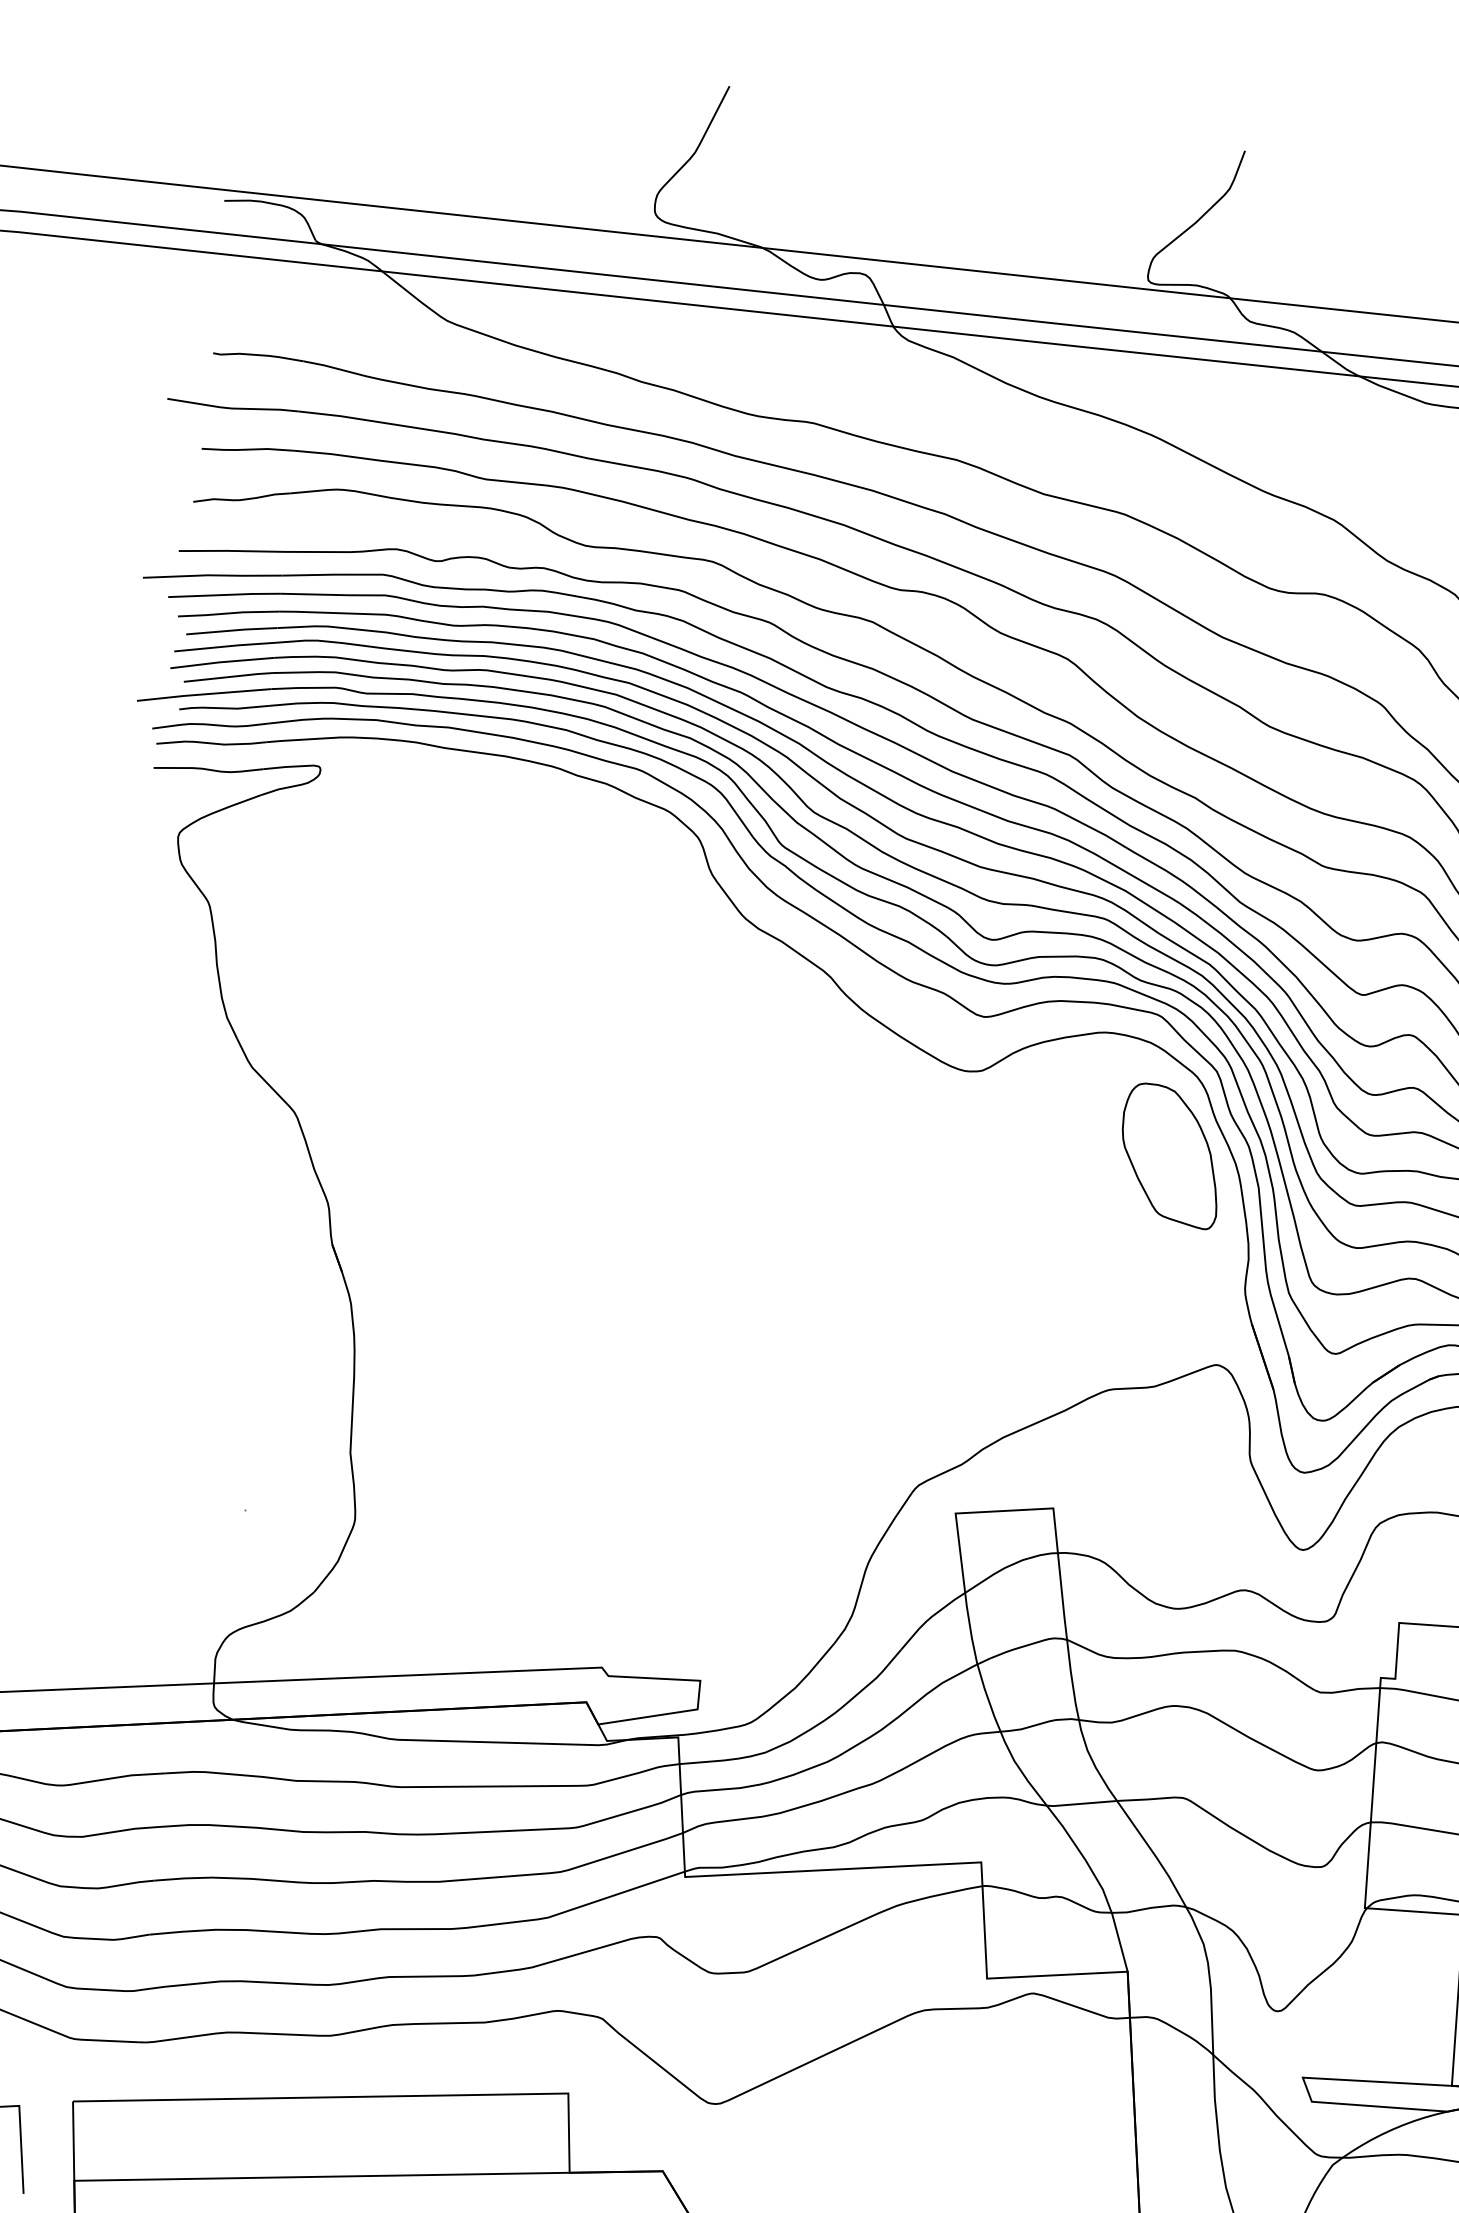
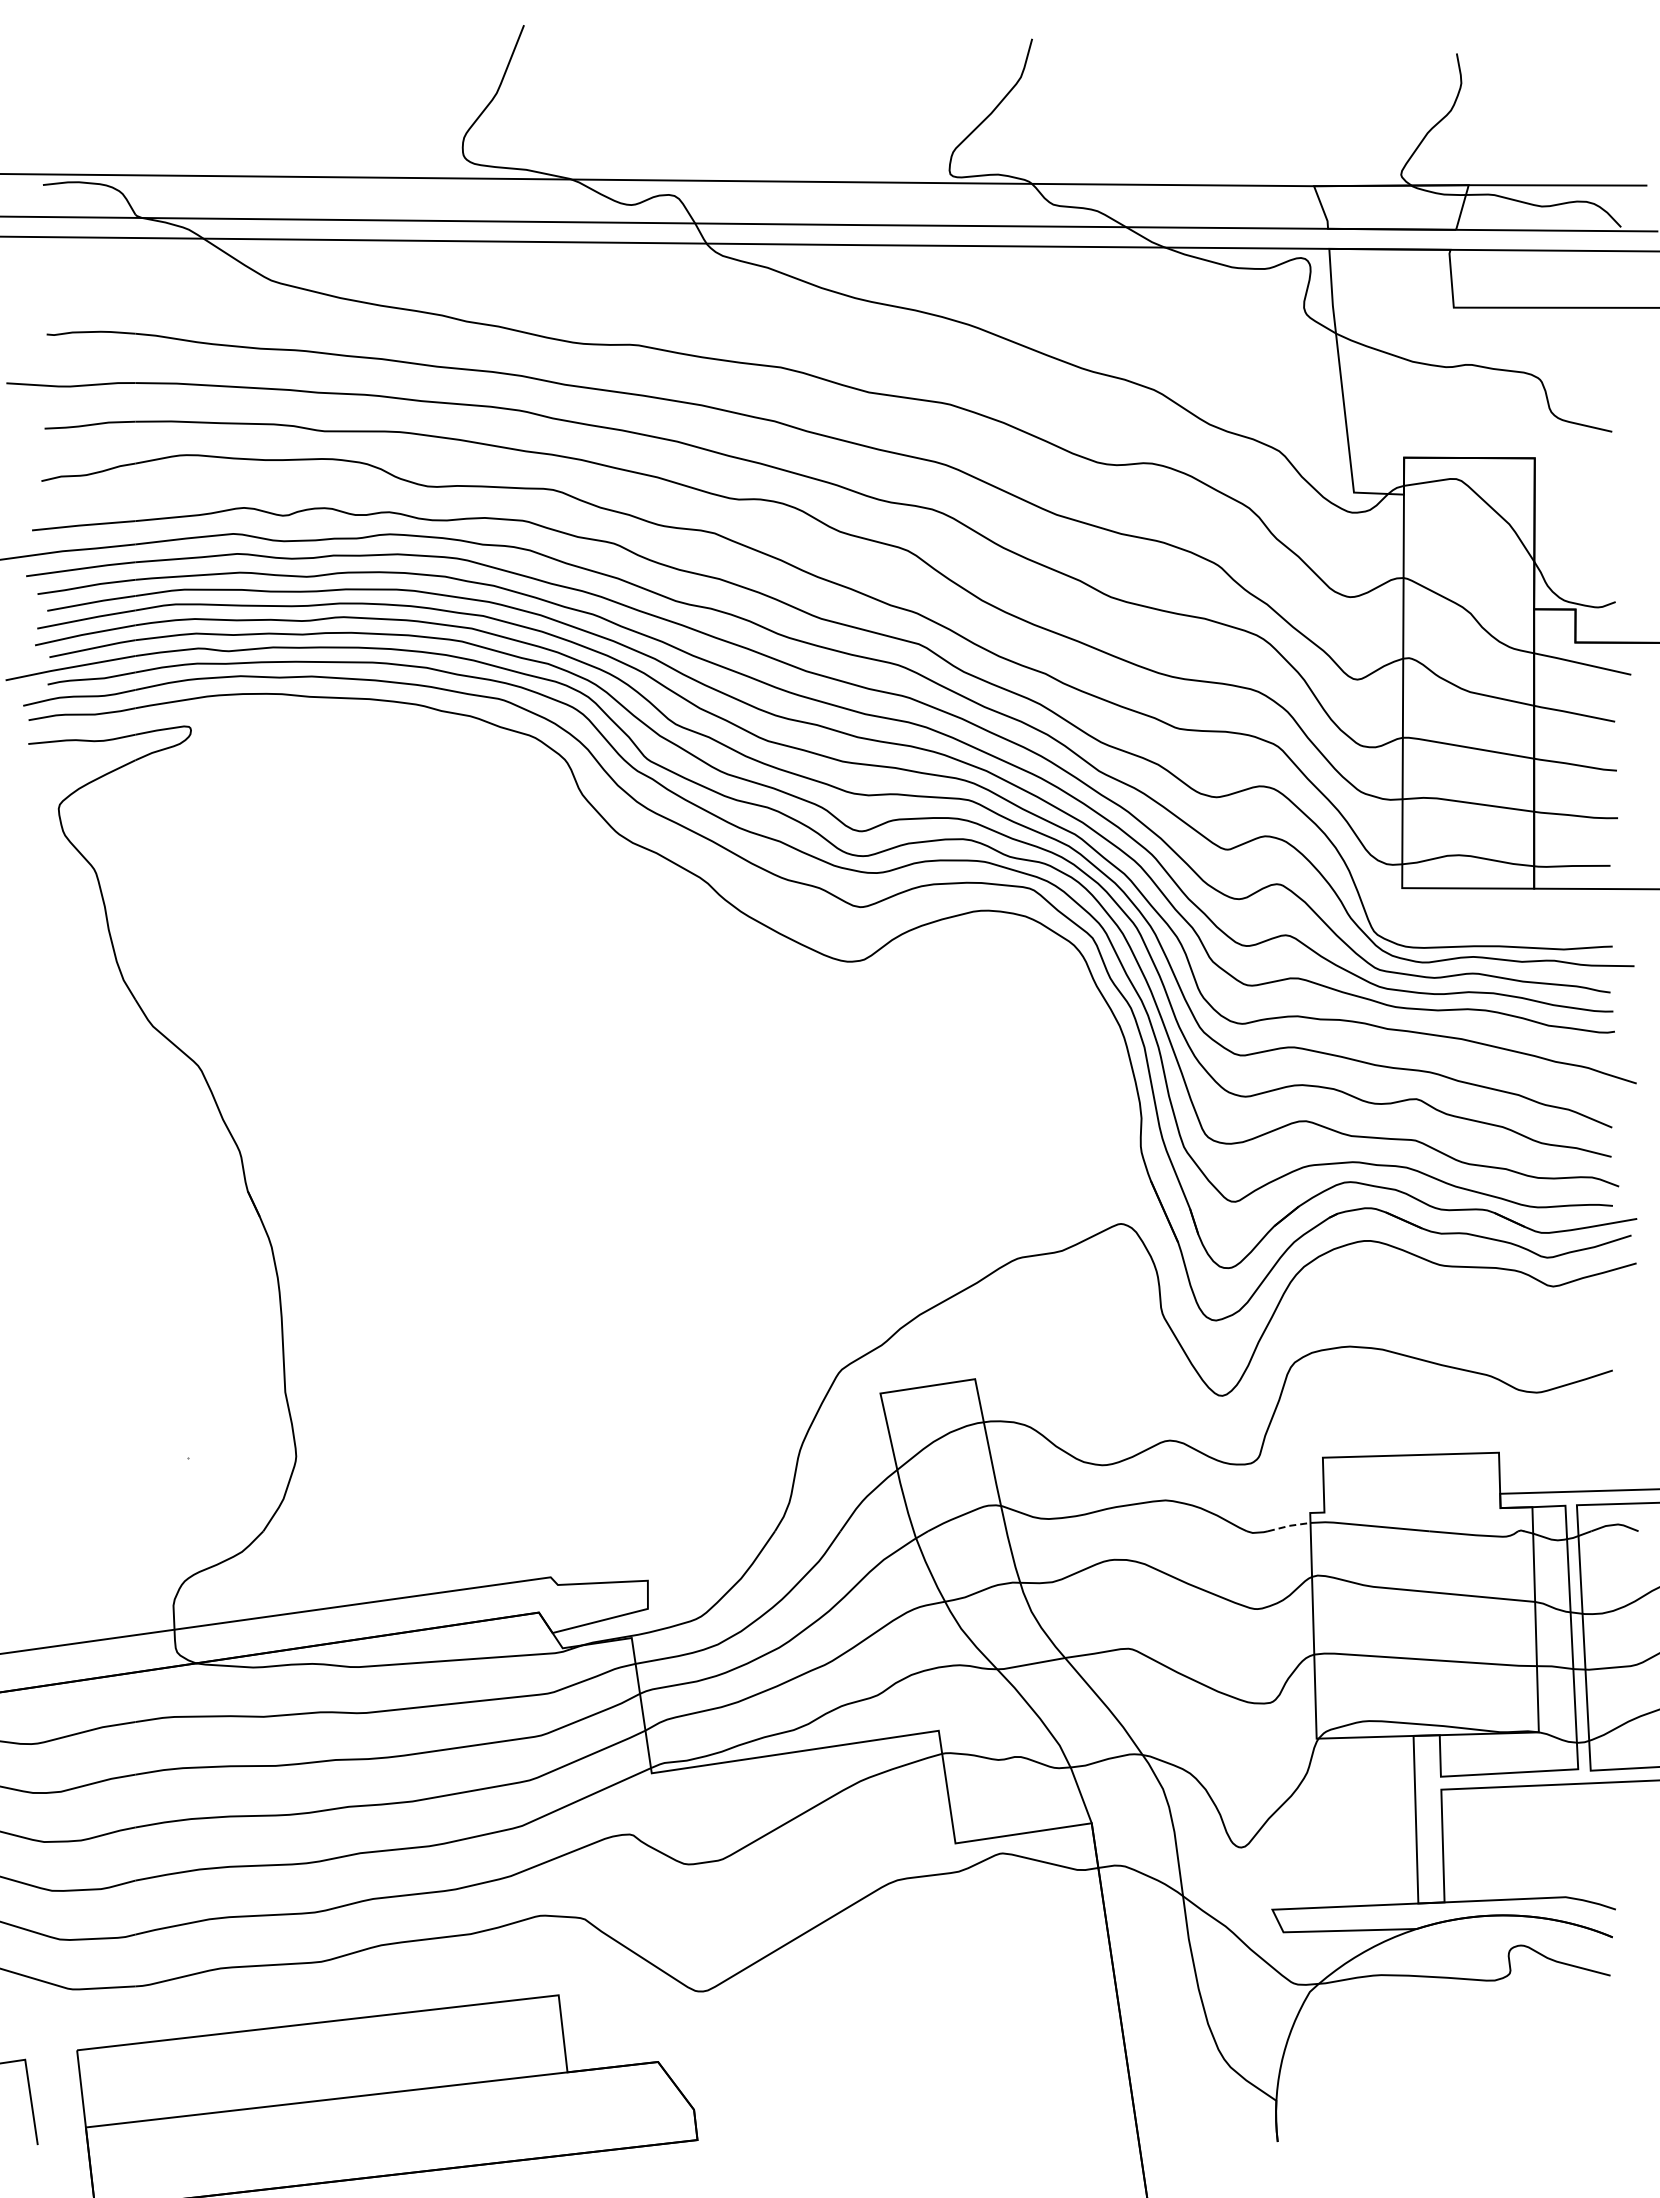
part: (1170, 1155) -> (1055, 1024), removed
line: (1358, 1688) -> (1289, 1525), solid -> dashed

